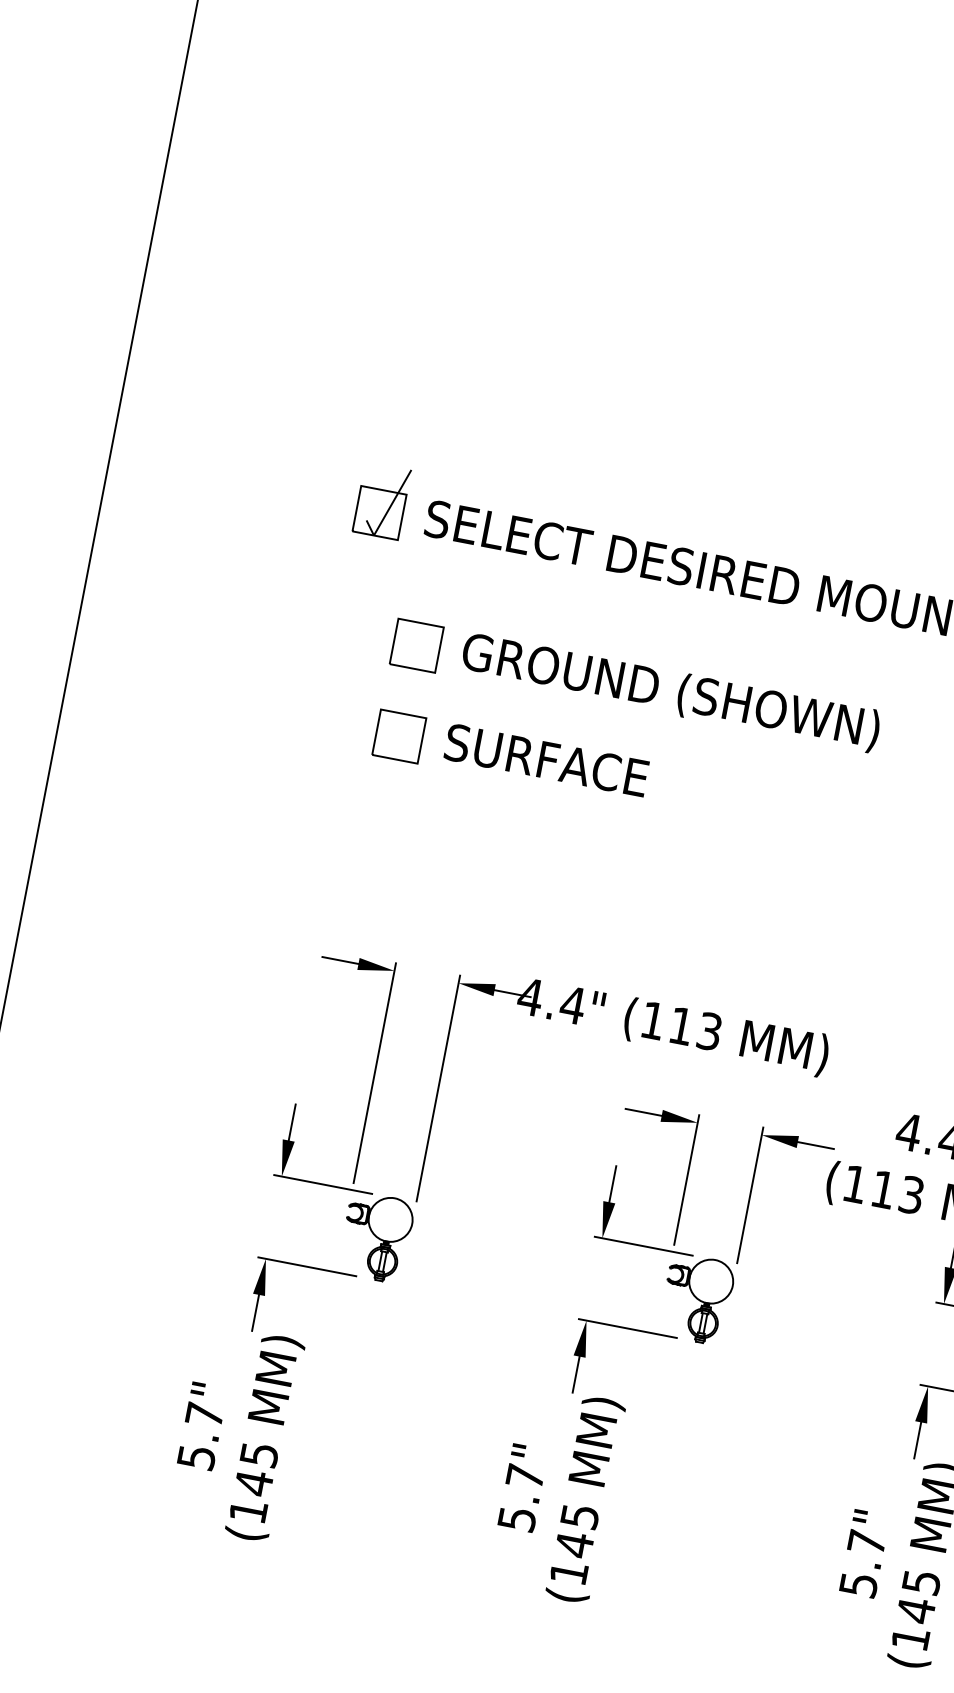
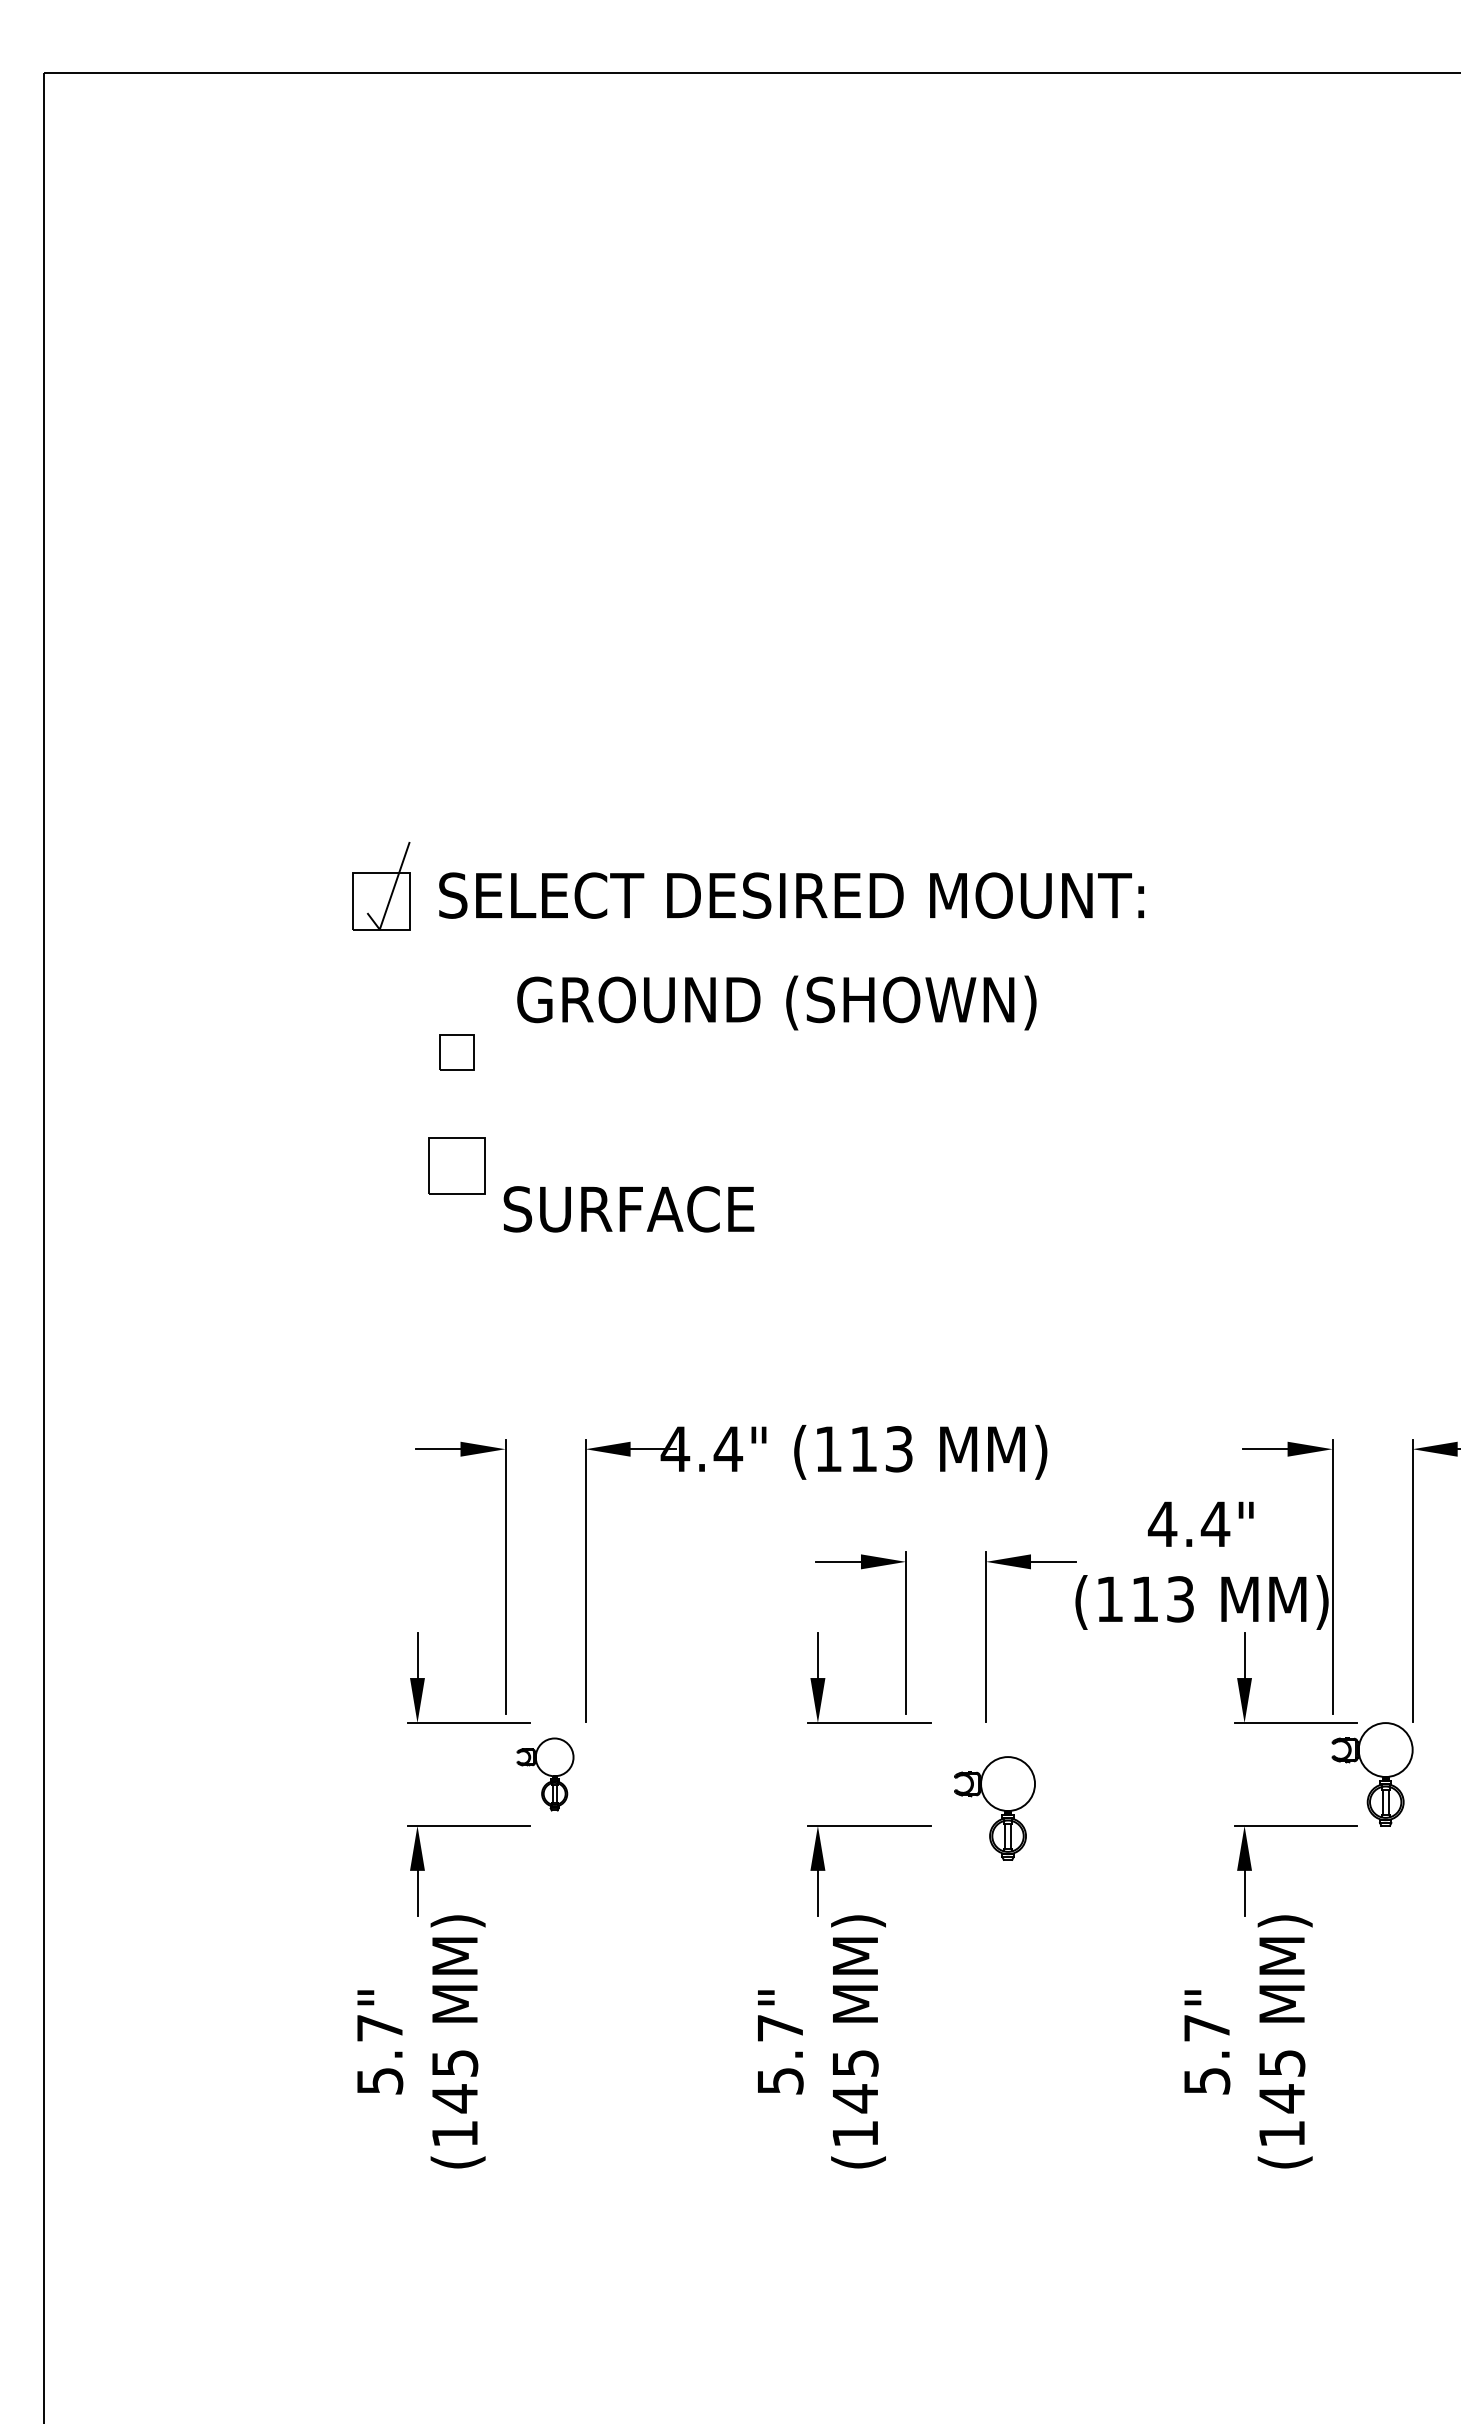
part: (416, 645) -> (456, 1052), size x0.6
text: (670, 692) -> (776, 1002), moved
text: (546, 760) -> (628, 1209), moved
part: (376, 1237) -> (545, 1774), size x0.7
part: (696, 1299) -> (994, 1808), moved

